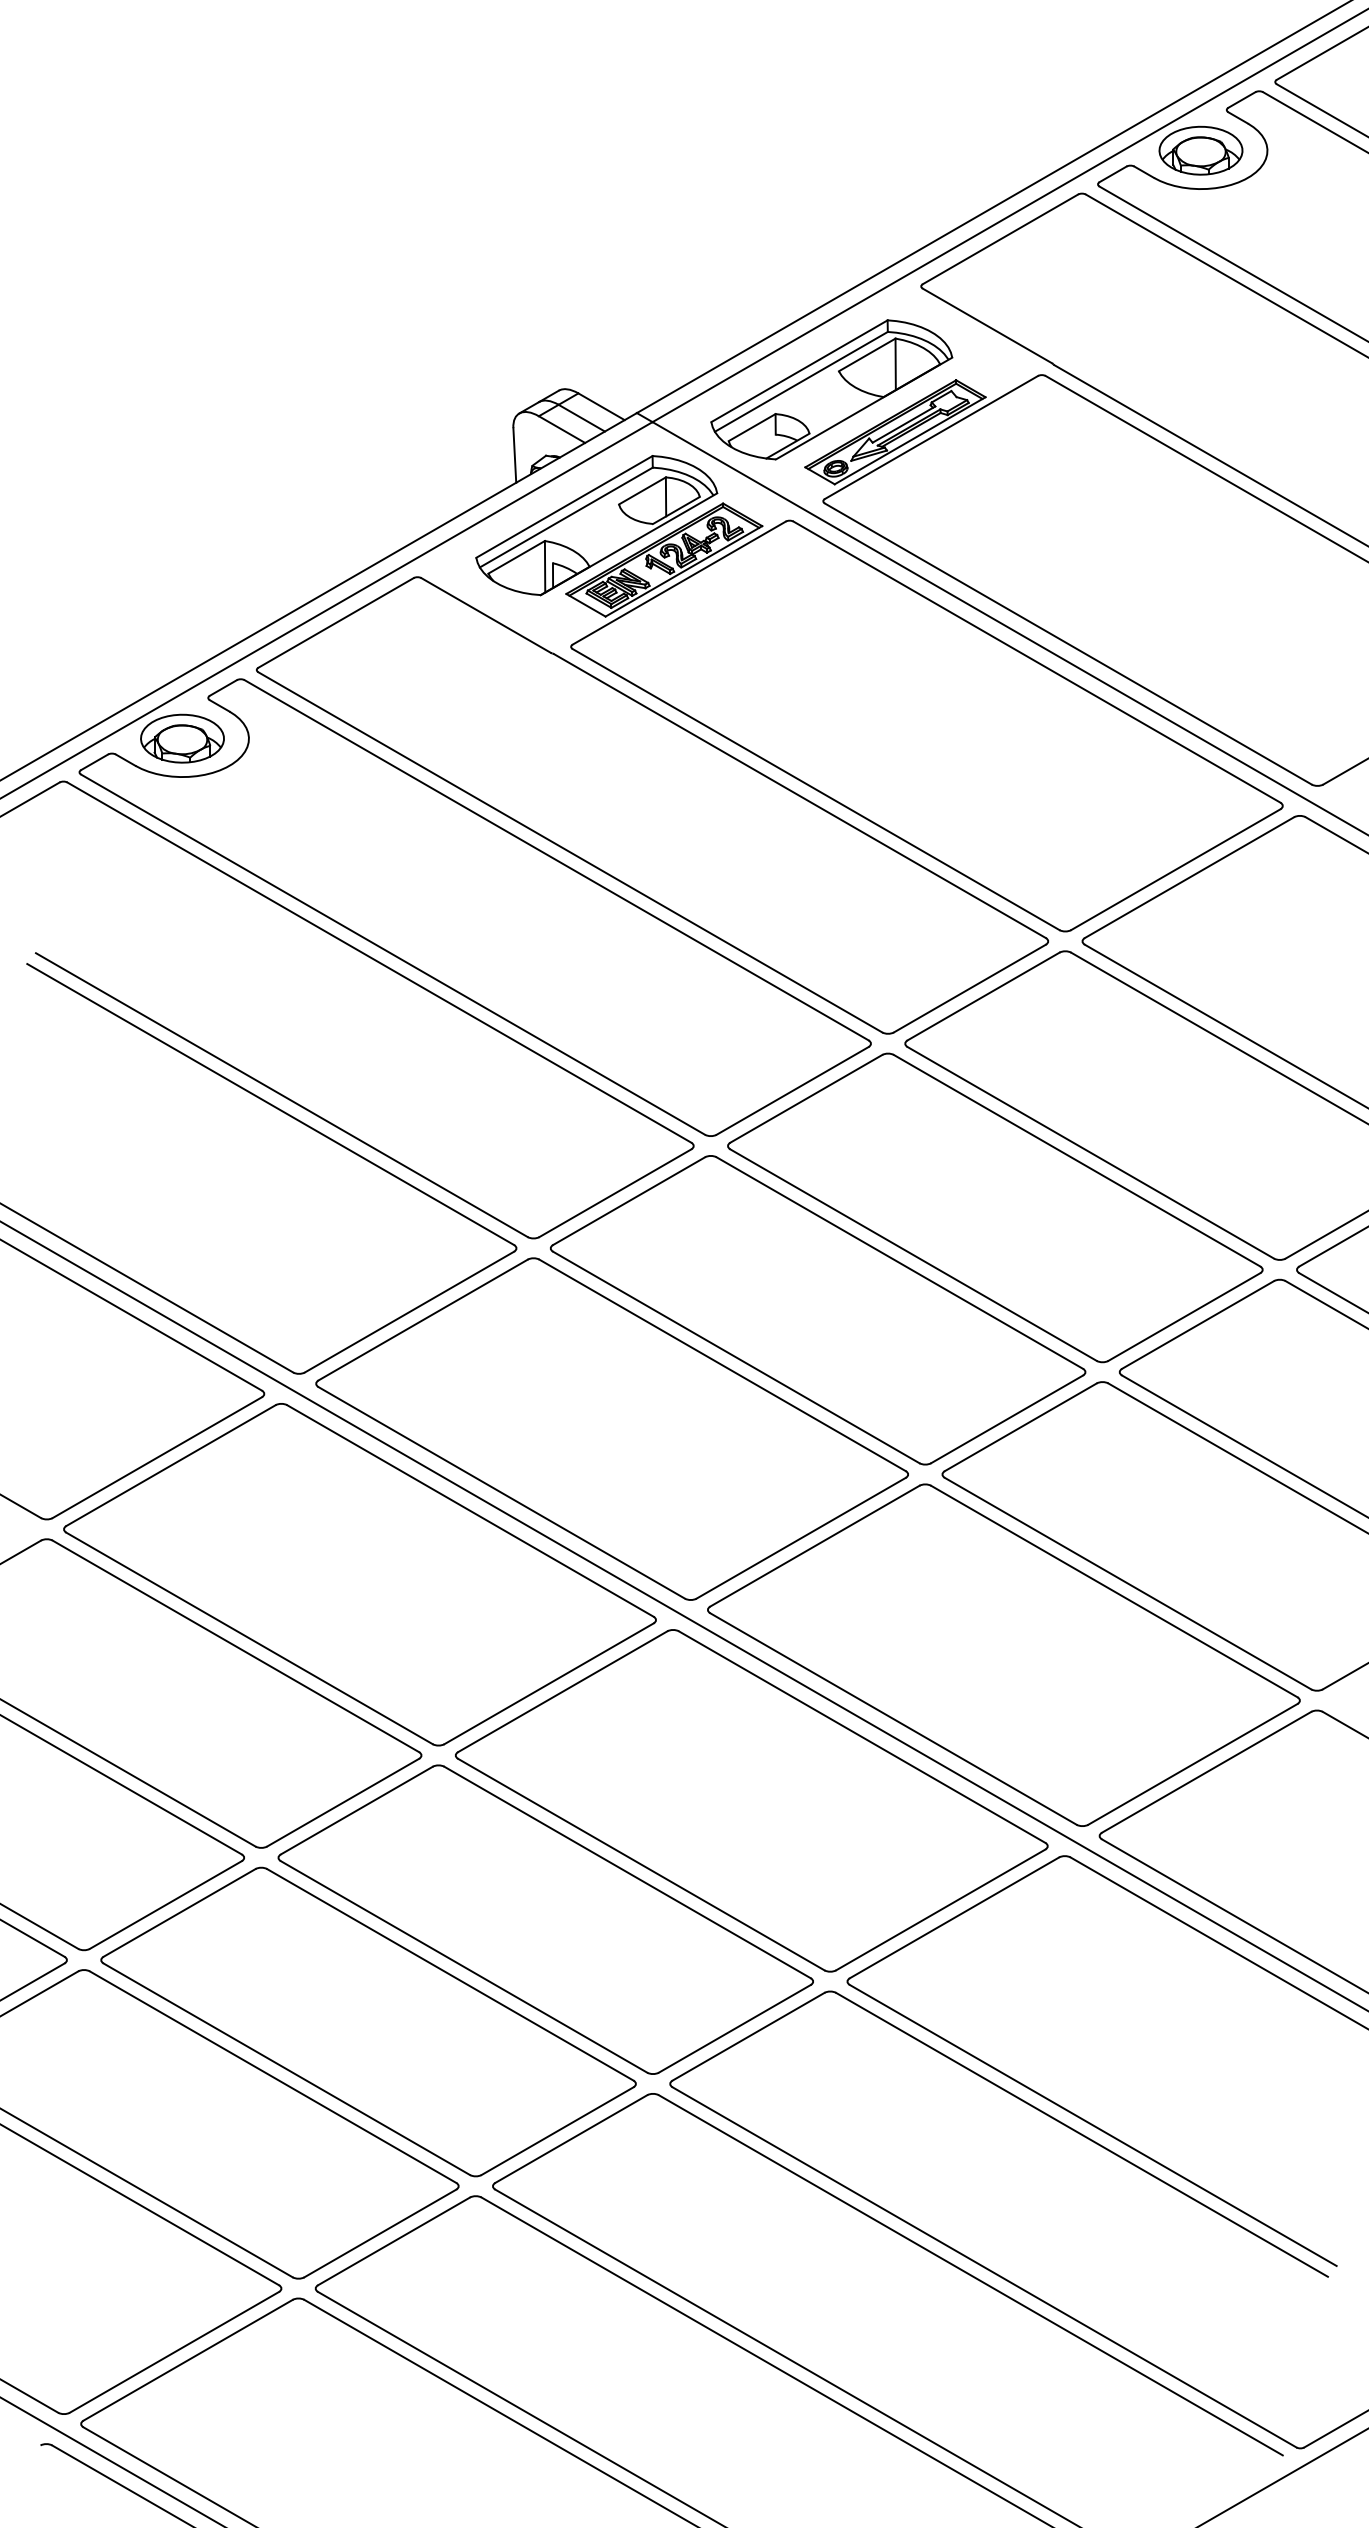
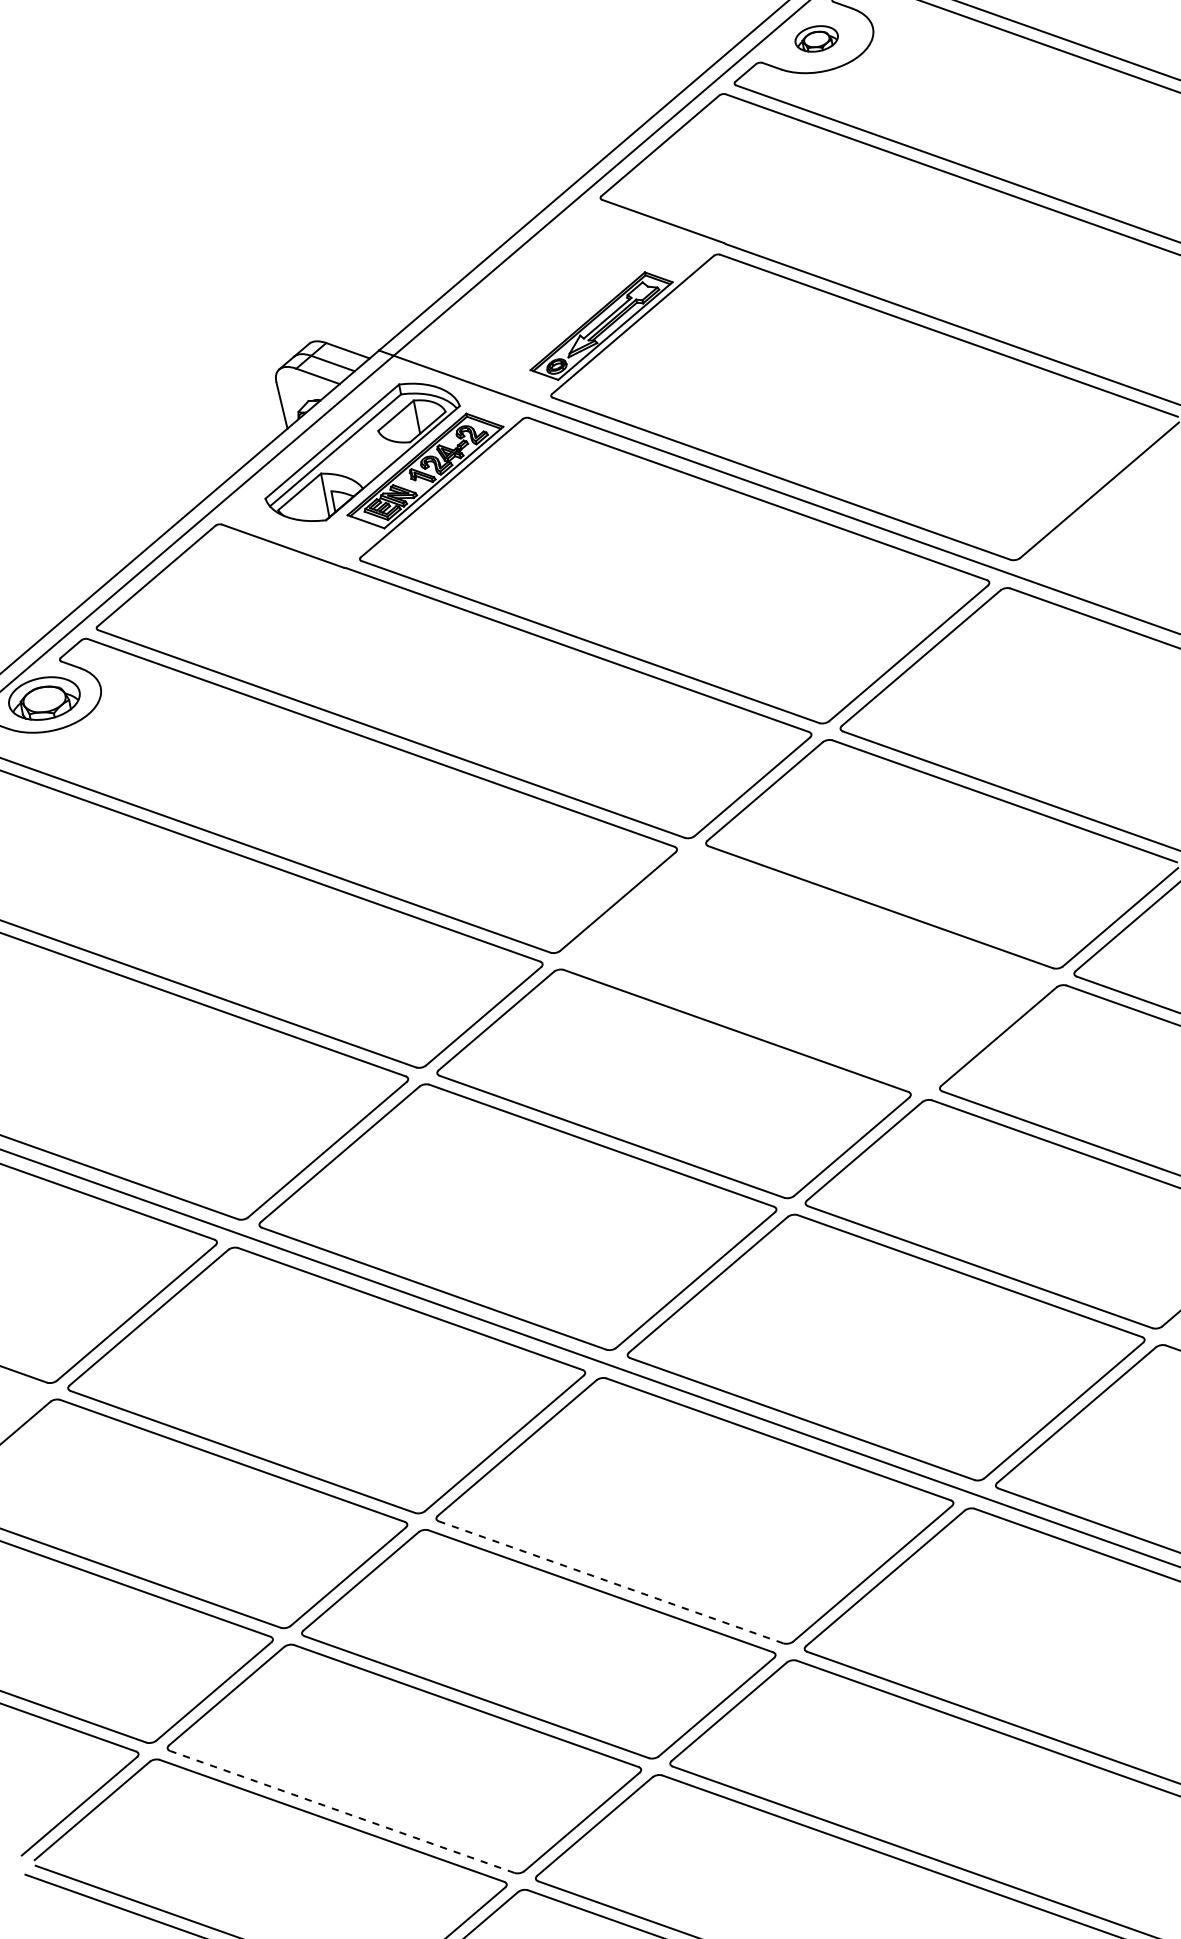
part: (1200, 150) -> (816, 38), size x0.6
part: (831, 389) -> (540, 299), removed
part: (995, 1207) -> (808, 968), removed
line: (640, 1864) -> (610, 1582), solid -> dashed
line: (286, 2069) -> (342, 1812), solid -> dashed

